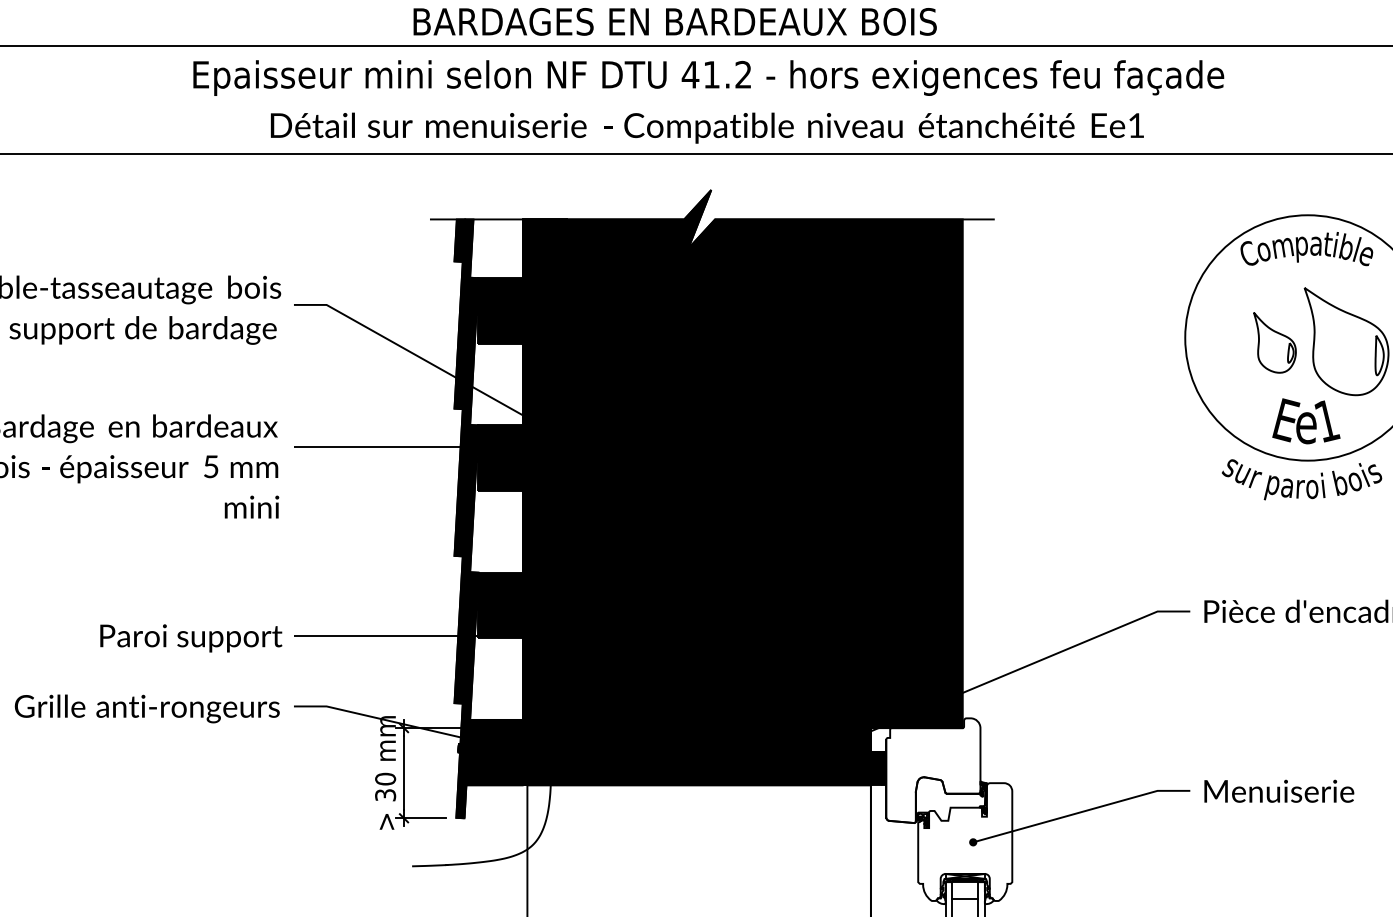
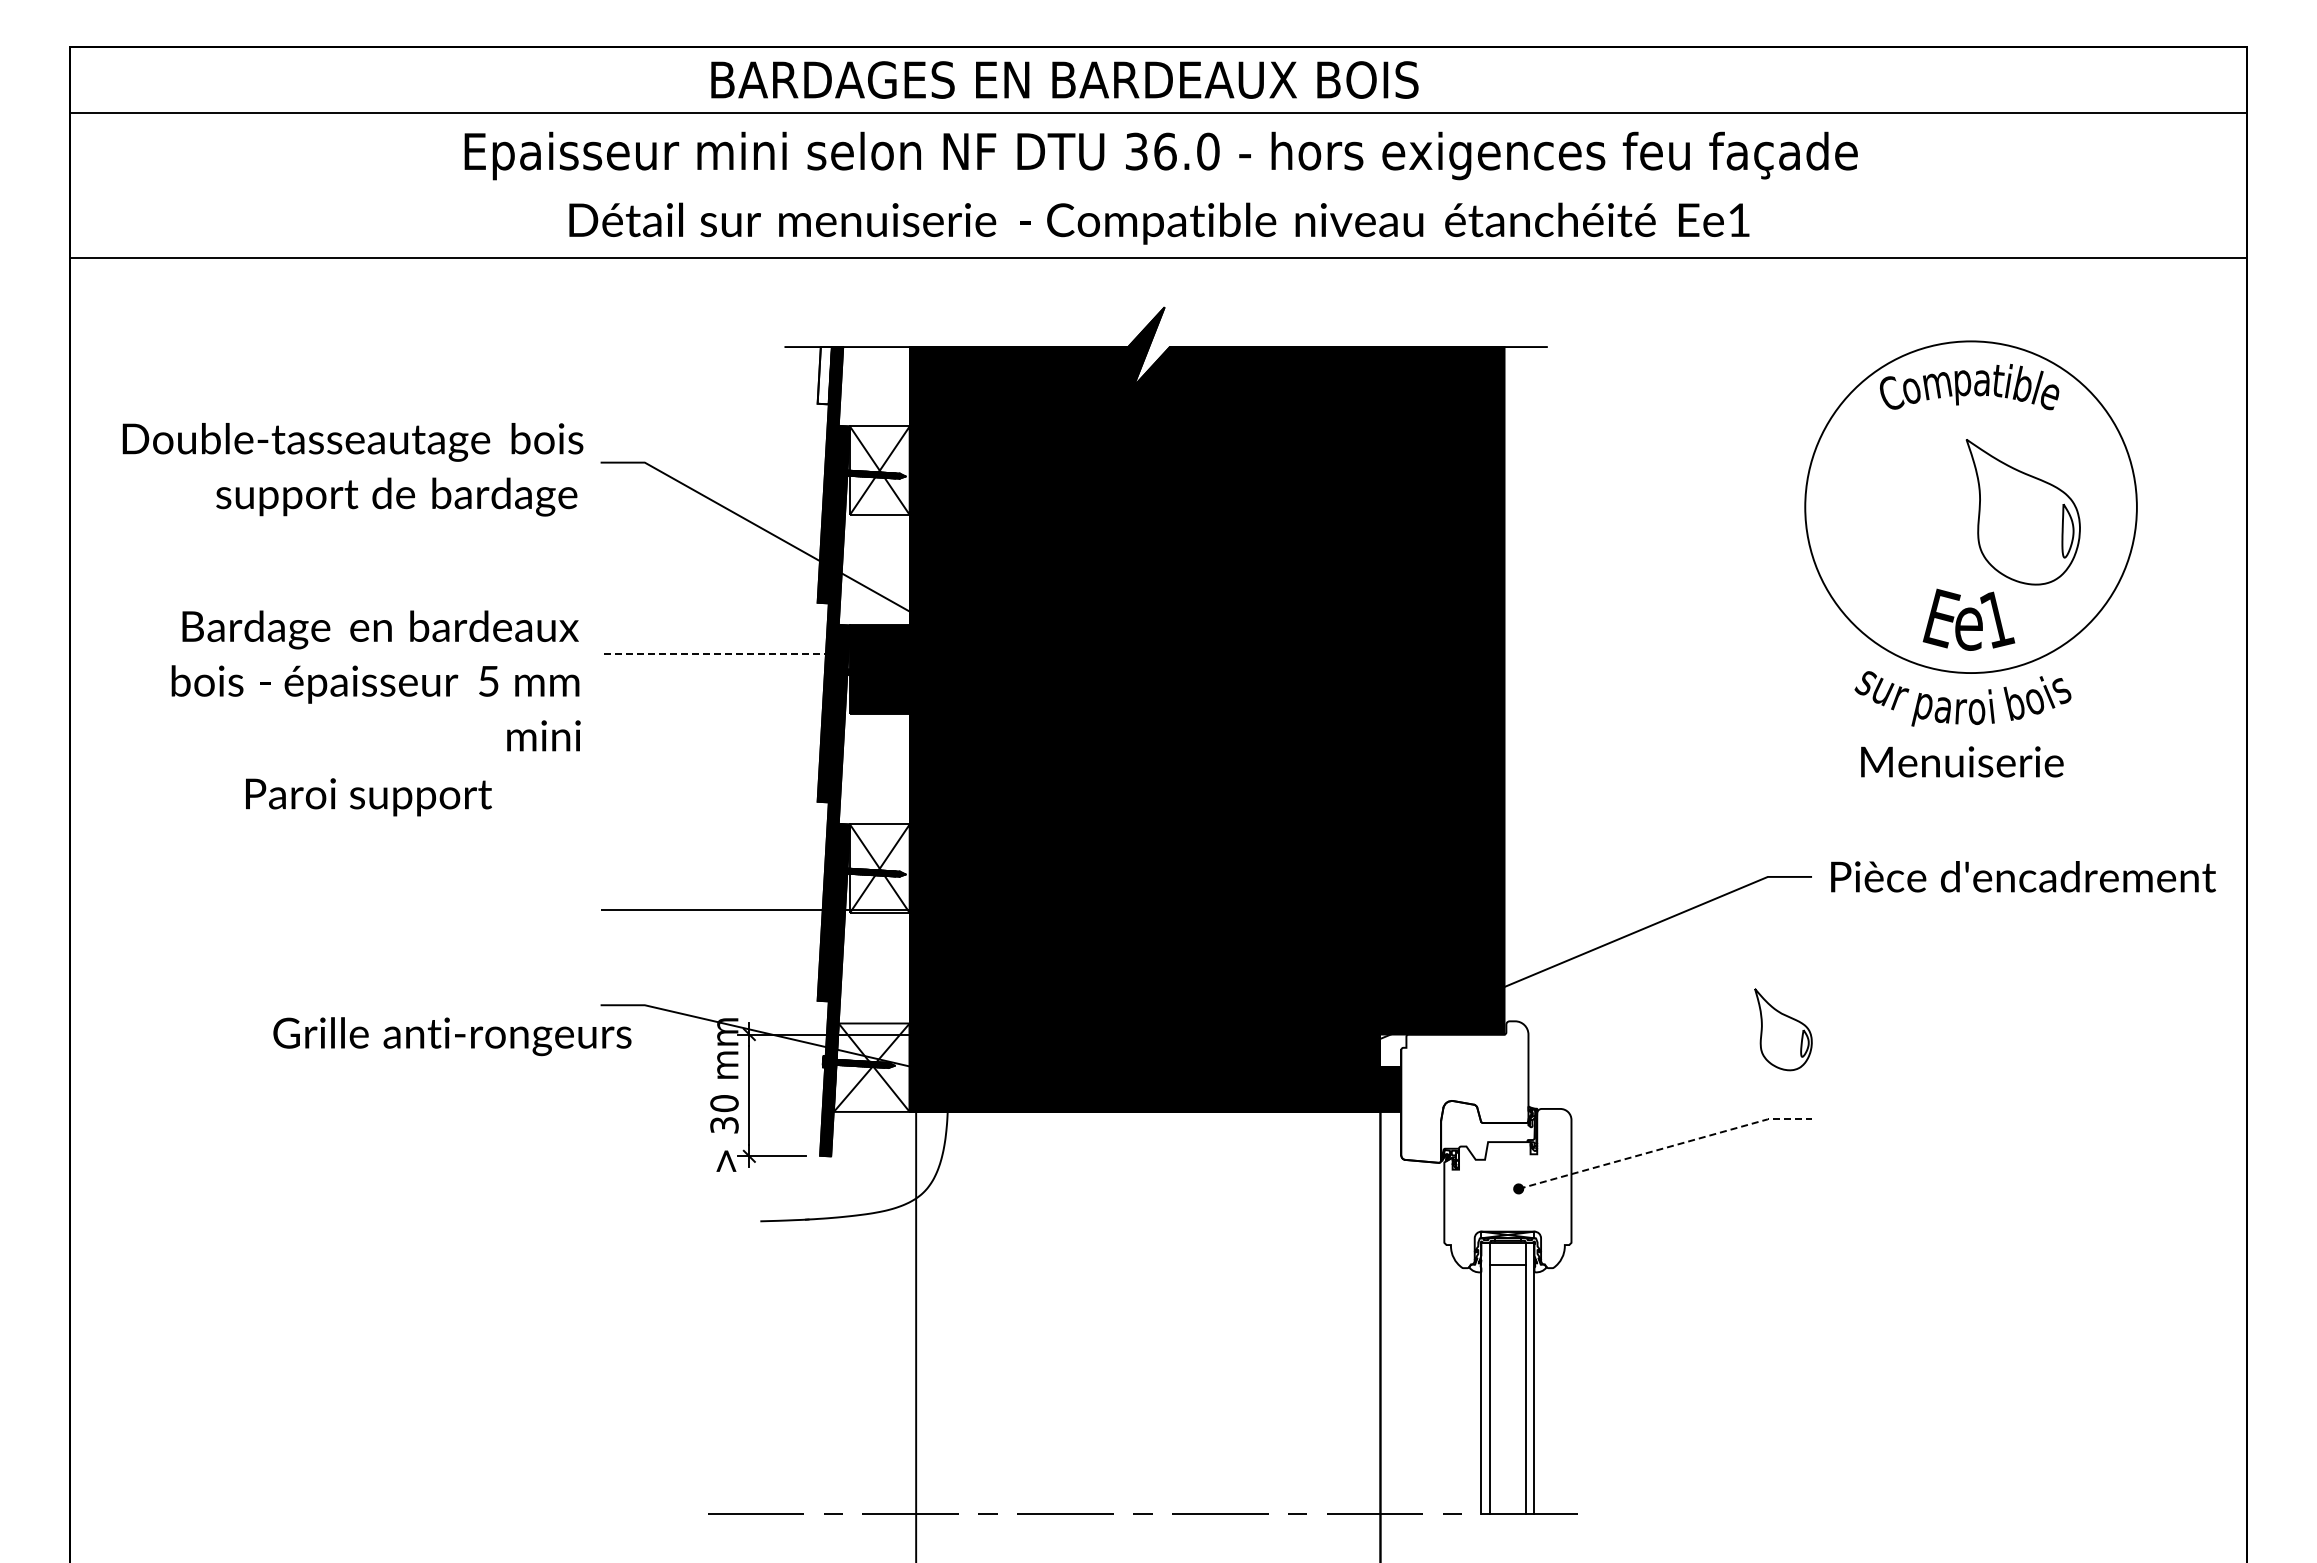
text: (674, 21) -> (1064, 79), moved
text: (716, 74) -> (1171, 151), 41.2 -> 36.0
fill: (459, 240) -> (824, 375), removed
fill: (500, 310) -> (879, 470), removed
part: (1274, 342) -> (1783, 1029), moved
line: (378, 446) -> (714, 653), solid -> dashed
fill: (500, 605) -> (879, 868), removed
text: (191, 638) -> (368, 797), moved
text: (147, 708) -> (452, 1036), moved
fill: (494, 752) -> (871, 1067), removed
text: (1279, 790) -> (1962, 761), moved
line: (1081, 811) -> (1665, 1147), solid -> dashed

